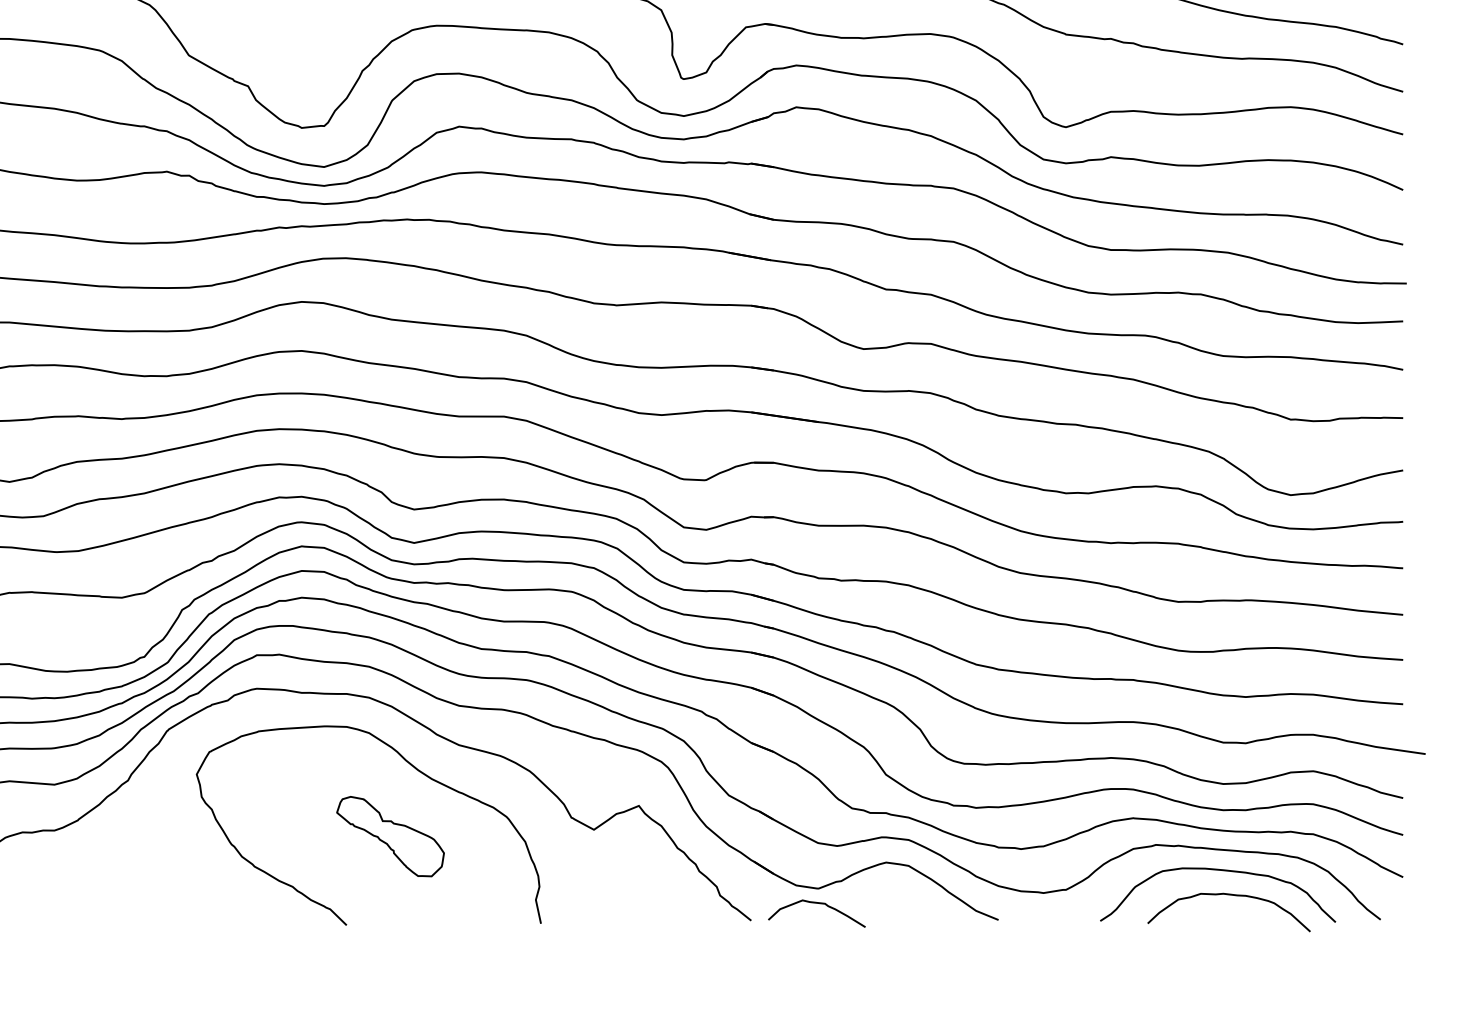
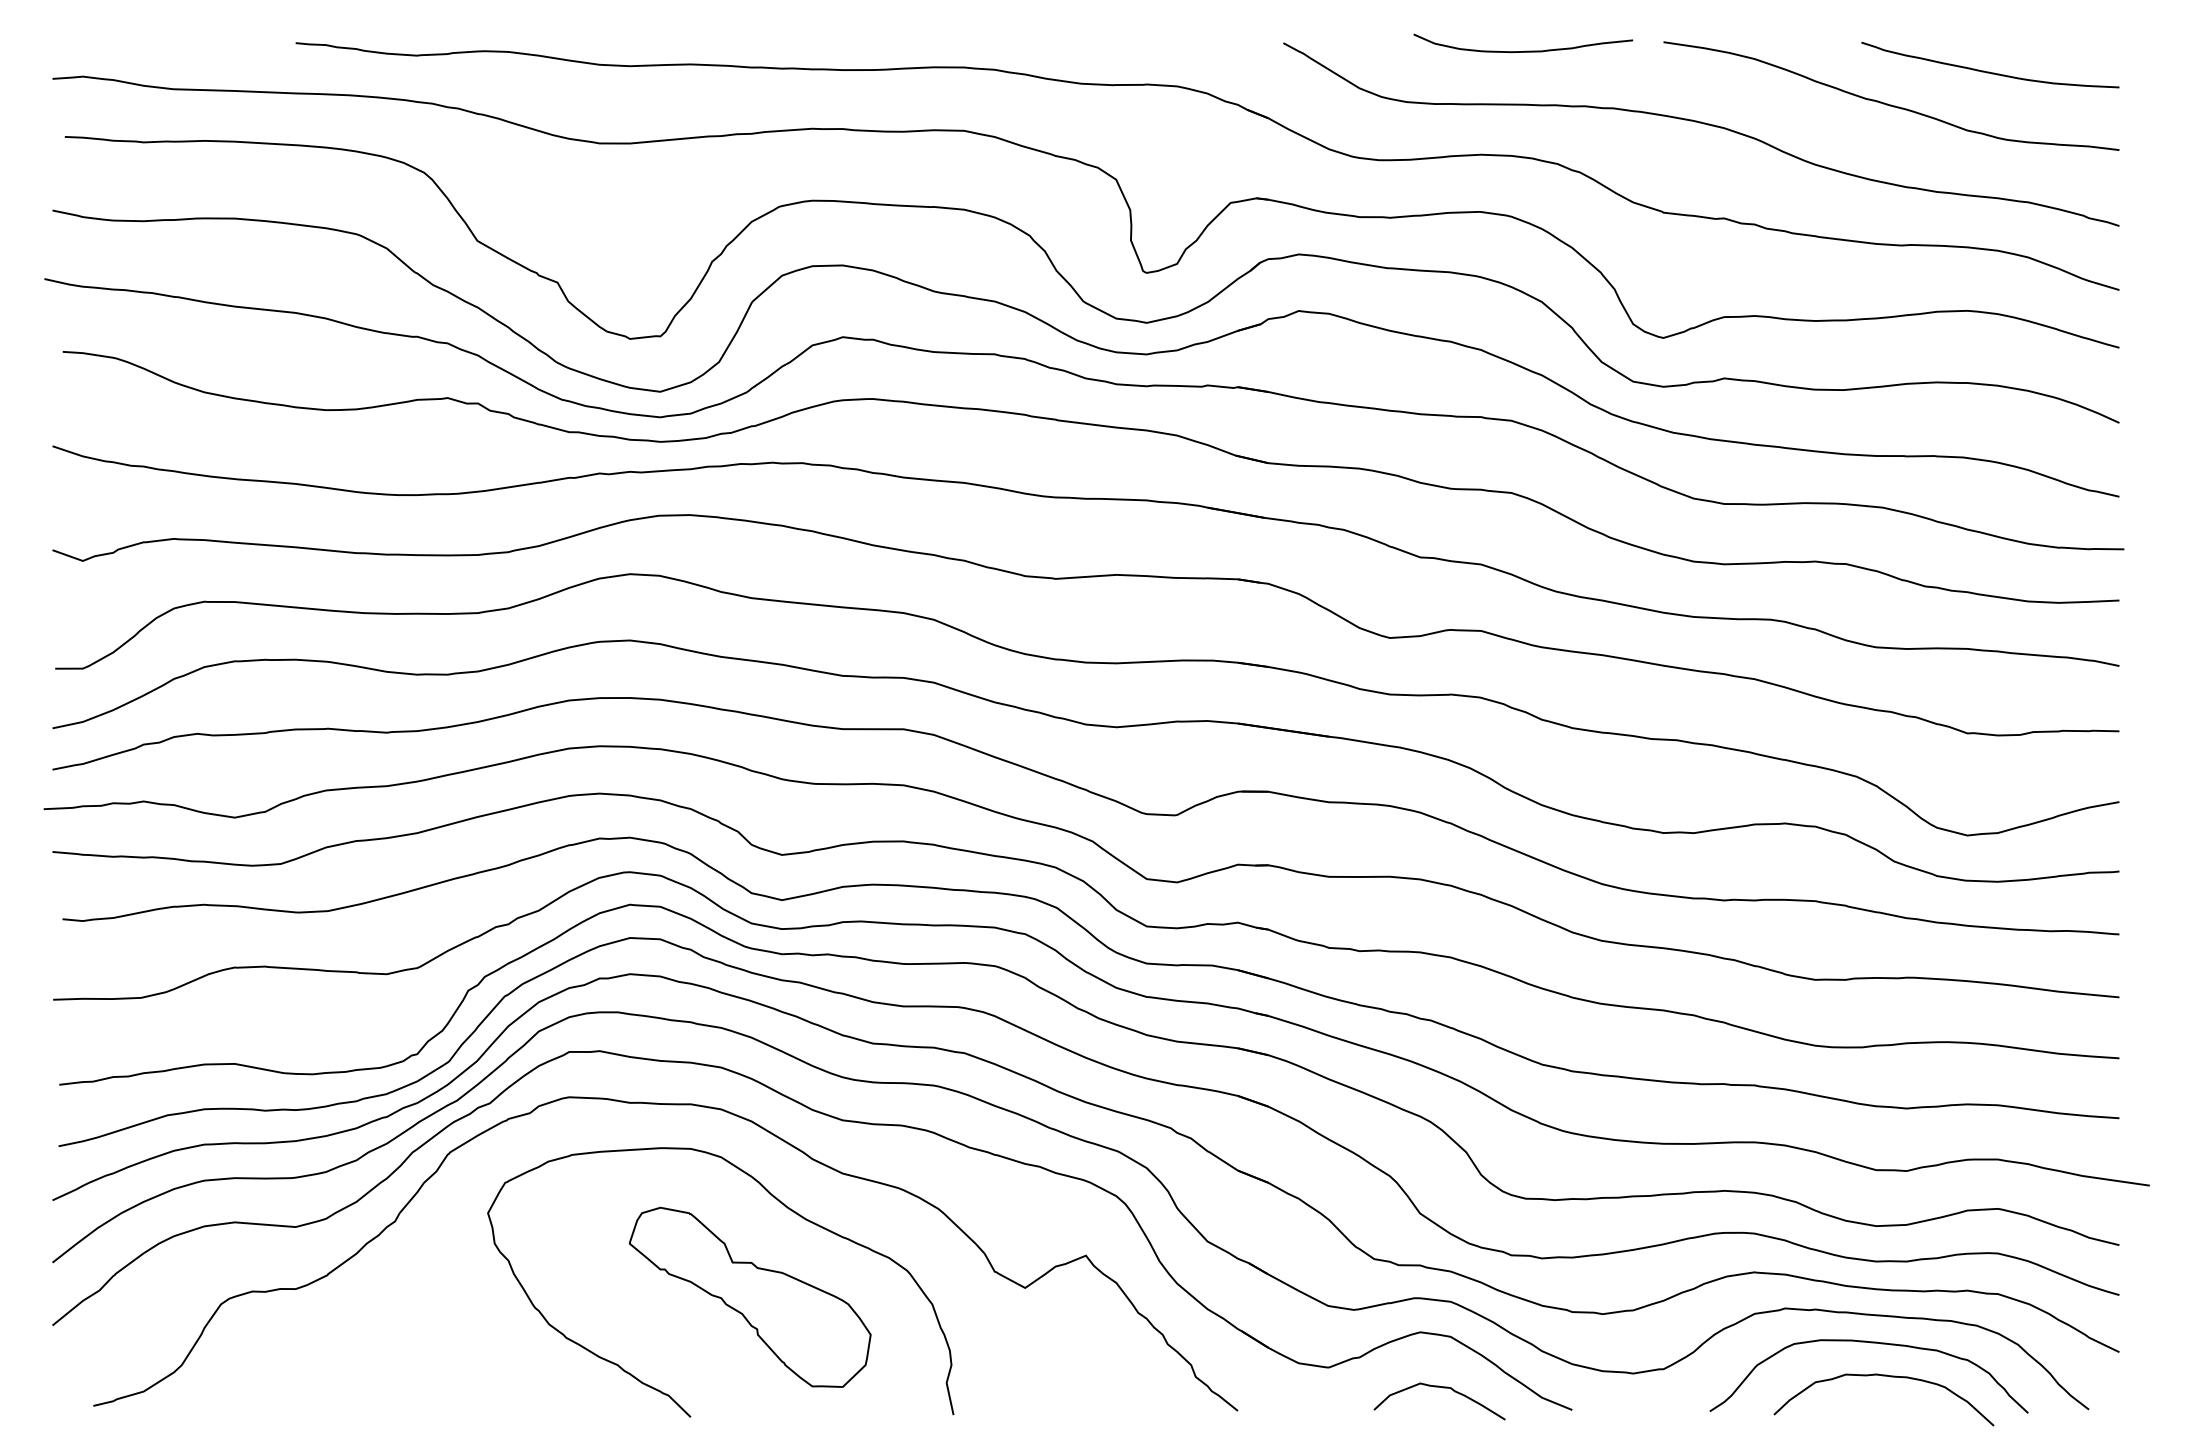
part: (390, 836) -> (749, 1296), size x1.67
curve: (819, 904) -> (1443, 1388), moved

